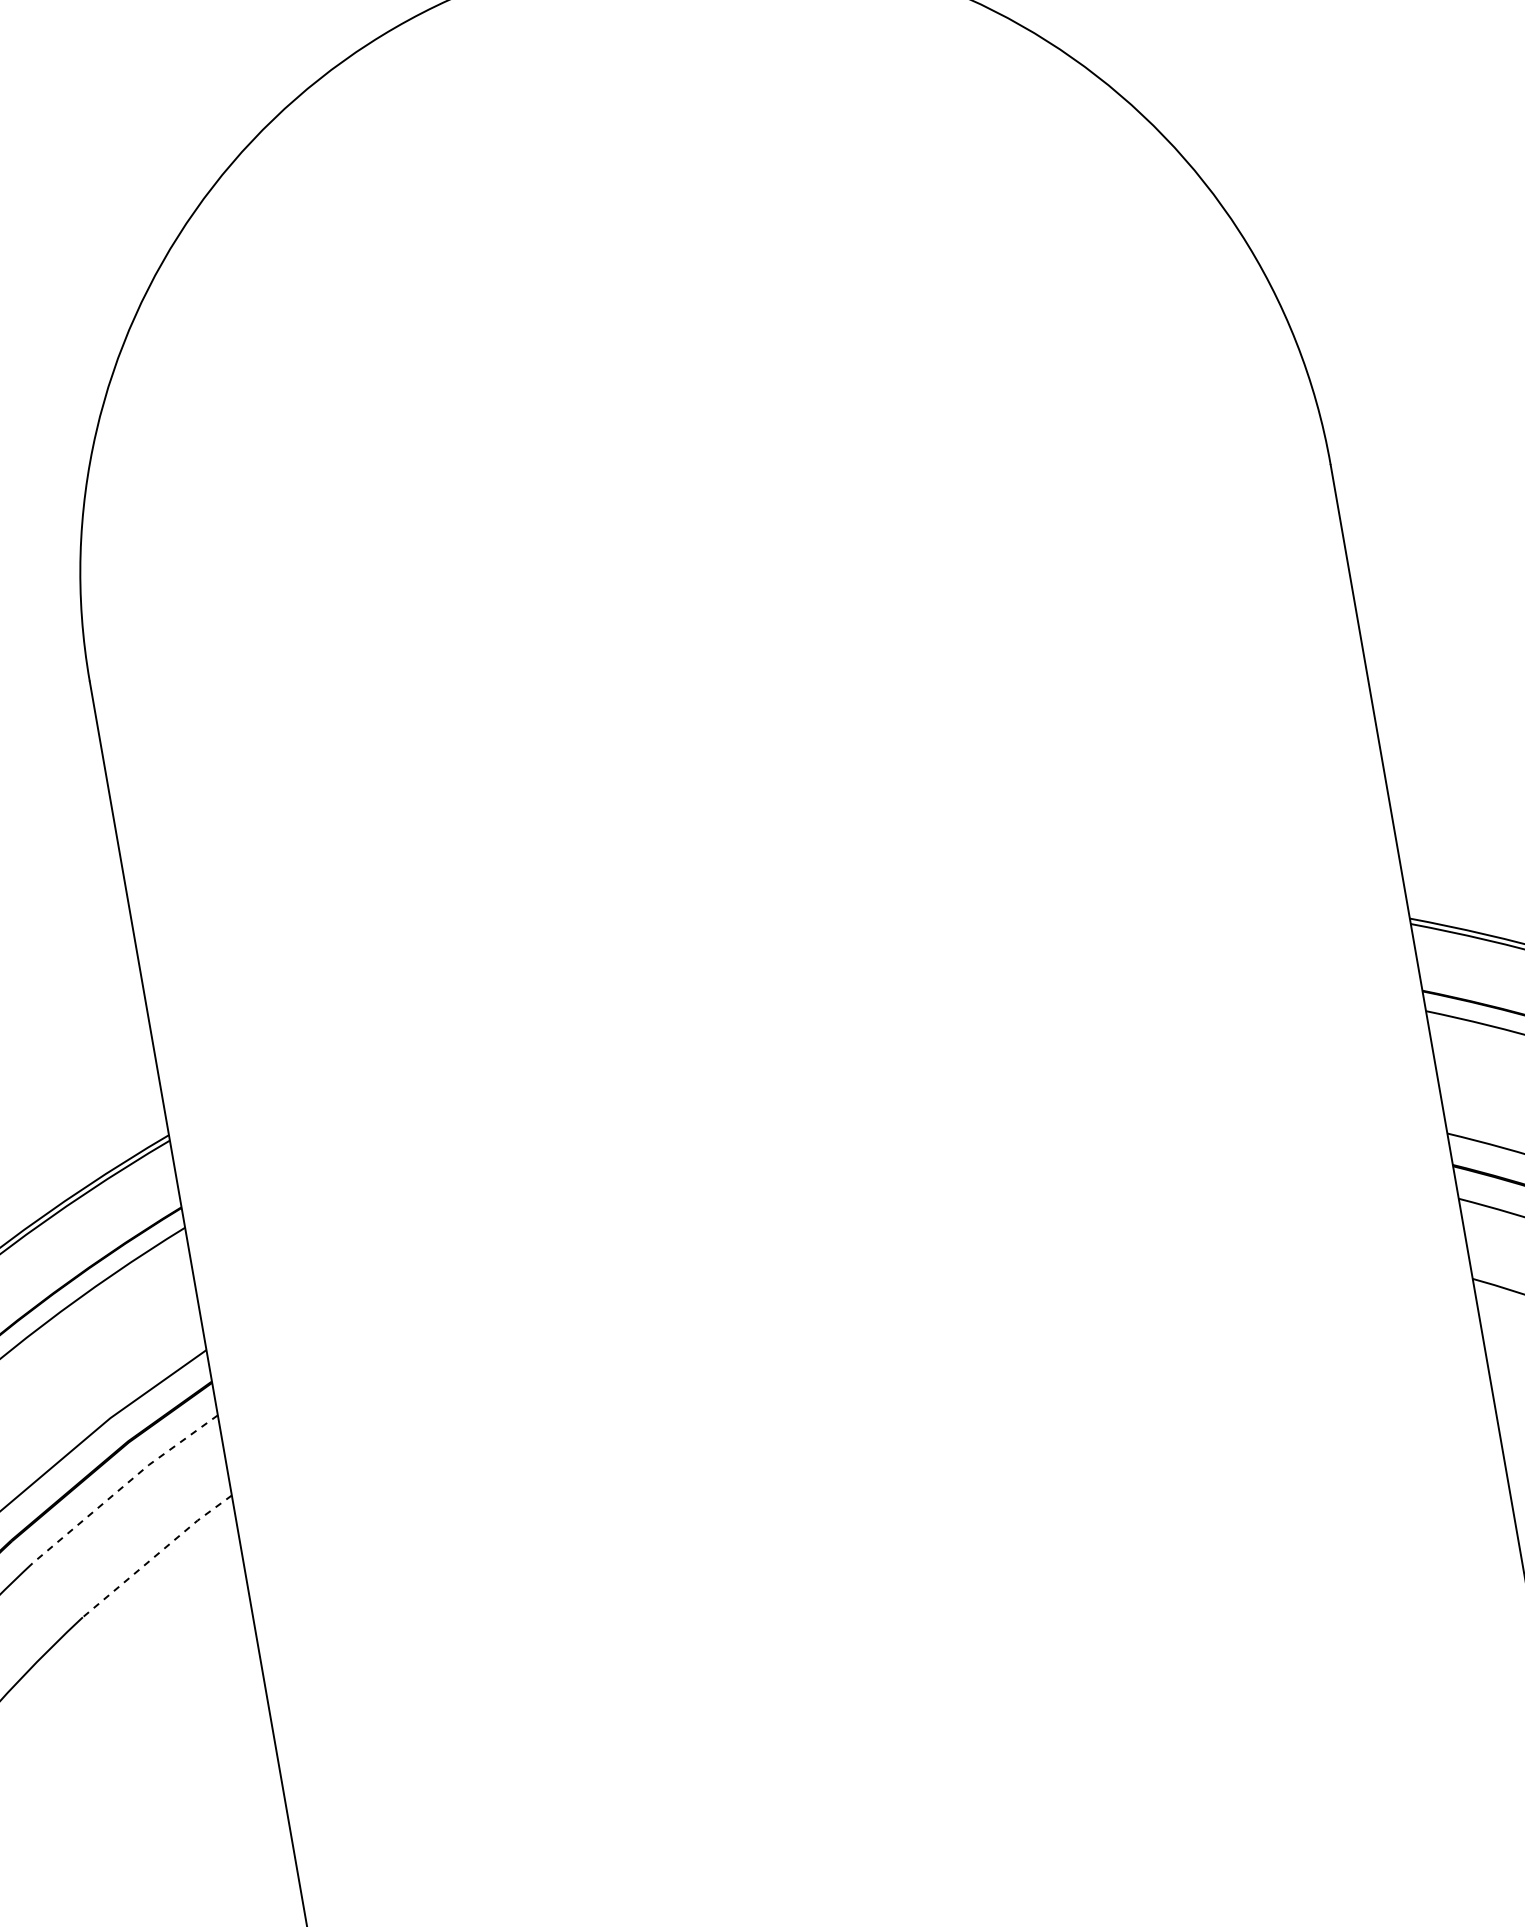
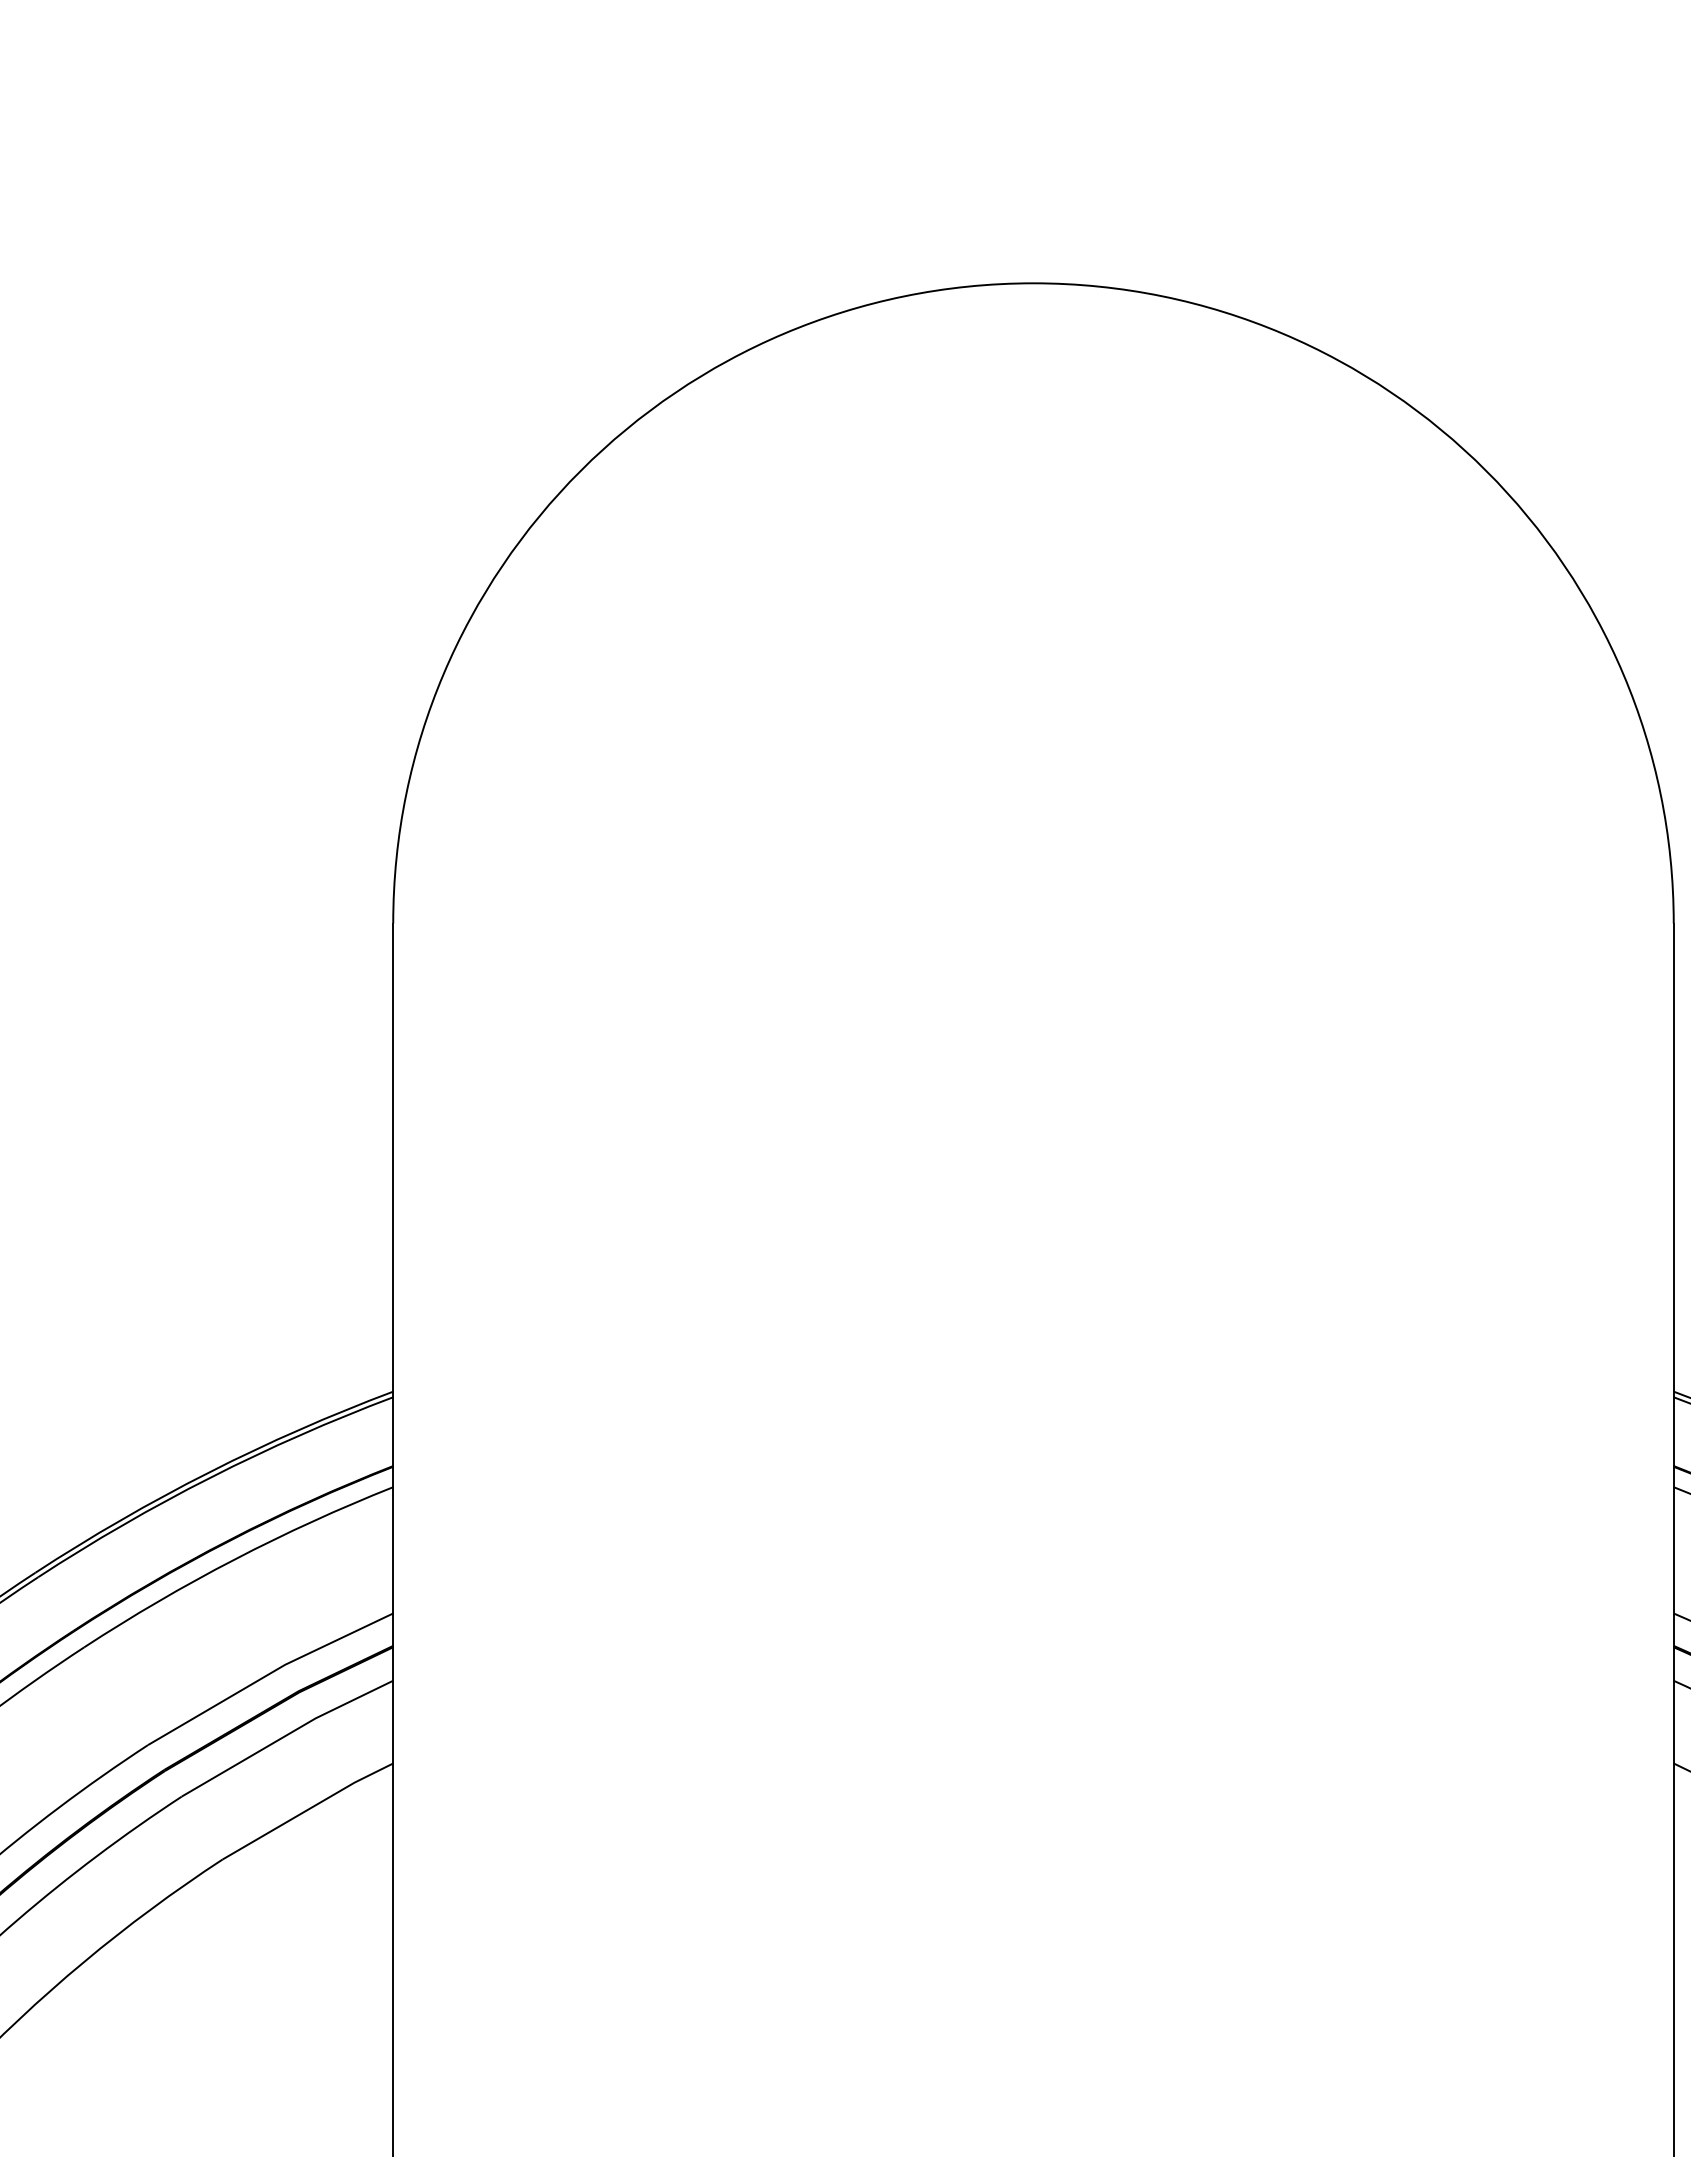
line: (123, 1486) -> (286, 1735), dashed -> solid
line: (157, 1554) -> (308, 1809), dashed -> solid

